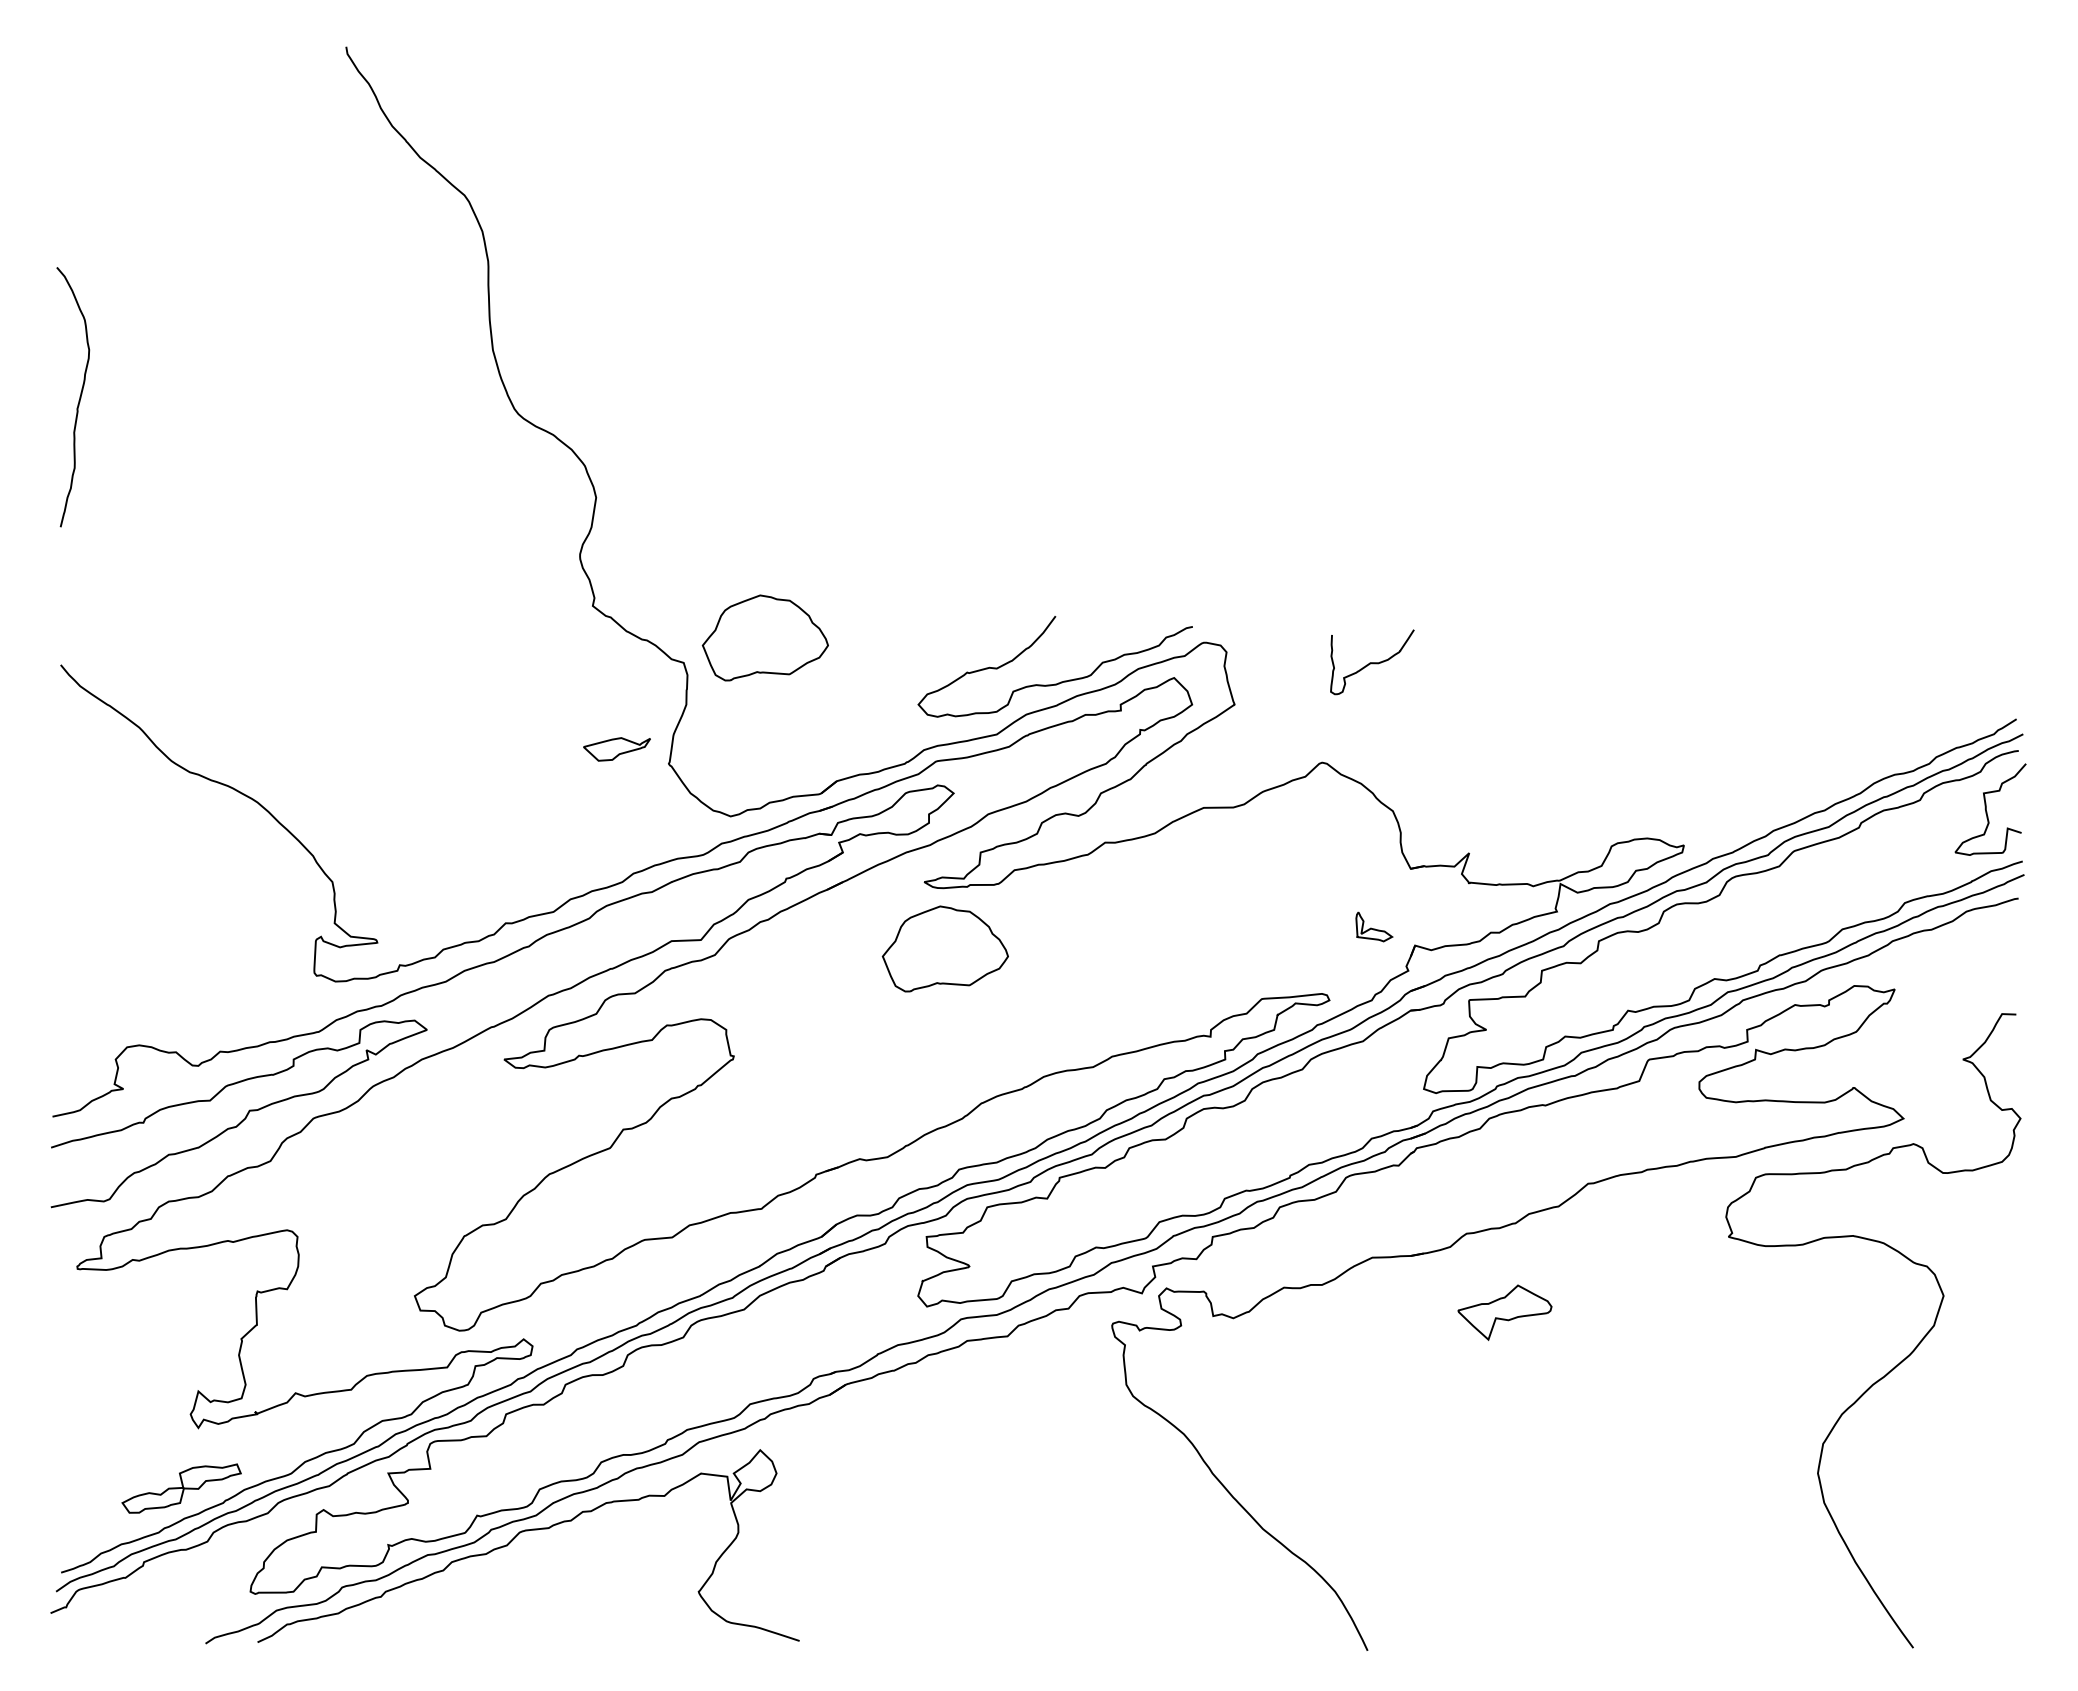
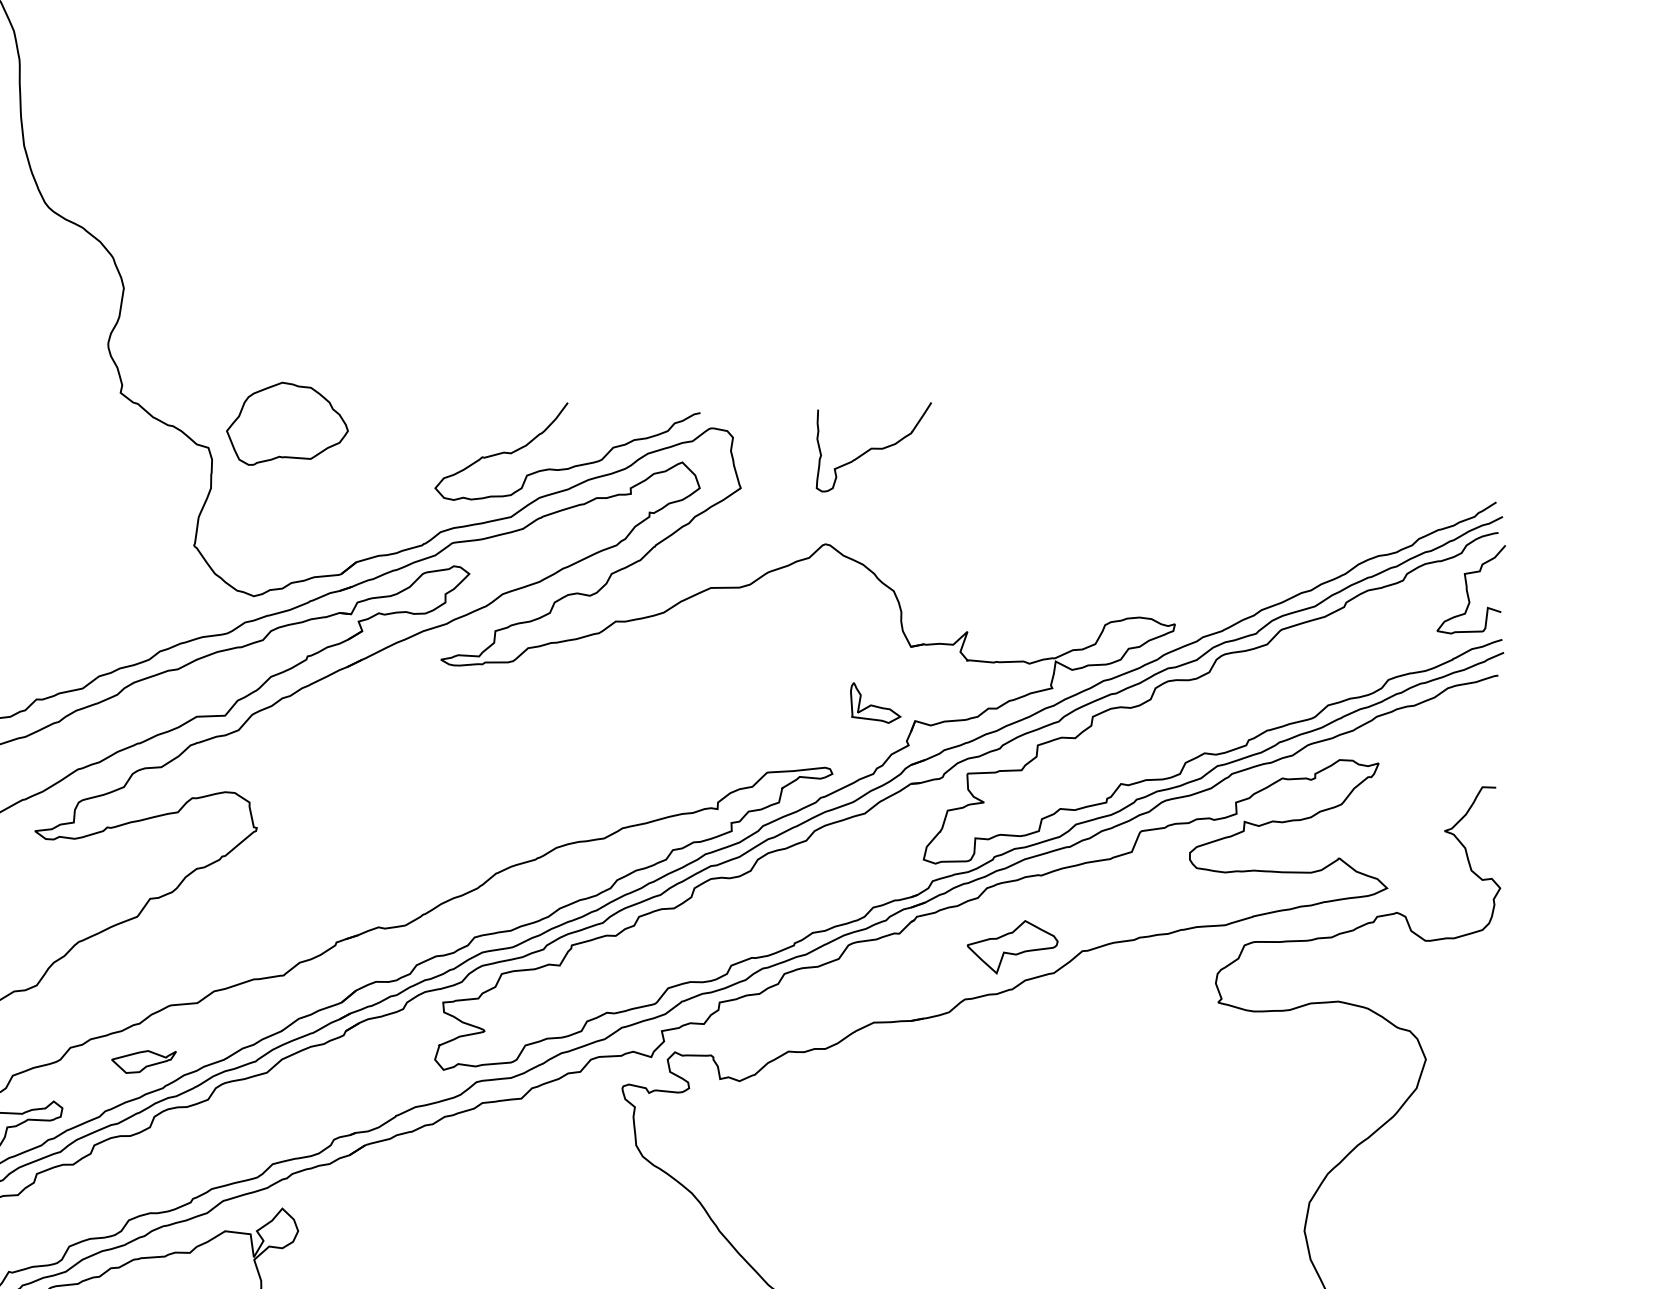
part: (1372, 661) -> (874, 446), size x1.43
part: (616, 749) -> (143, 1062), moved
part: (1374, 926) -> (875, 702), size x1.43
part: (944, 948) -> (460, 723), removed
part: (1504, 1312) -> (1012, 947), moved

